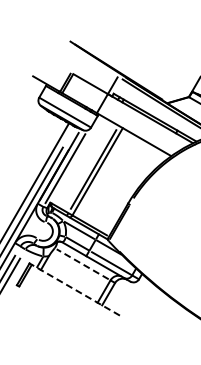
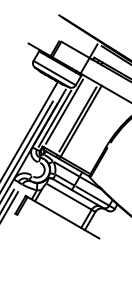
line: (76, 159) -> (63, 111), added
line: (82, 264) -> (68, 196), dashed -> solid
line: (75, 290) -> (63, 218), dashed -> solid

